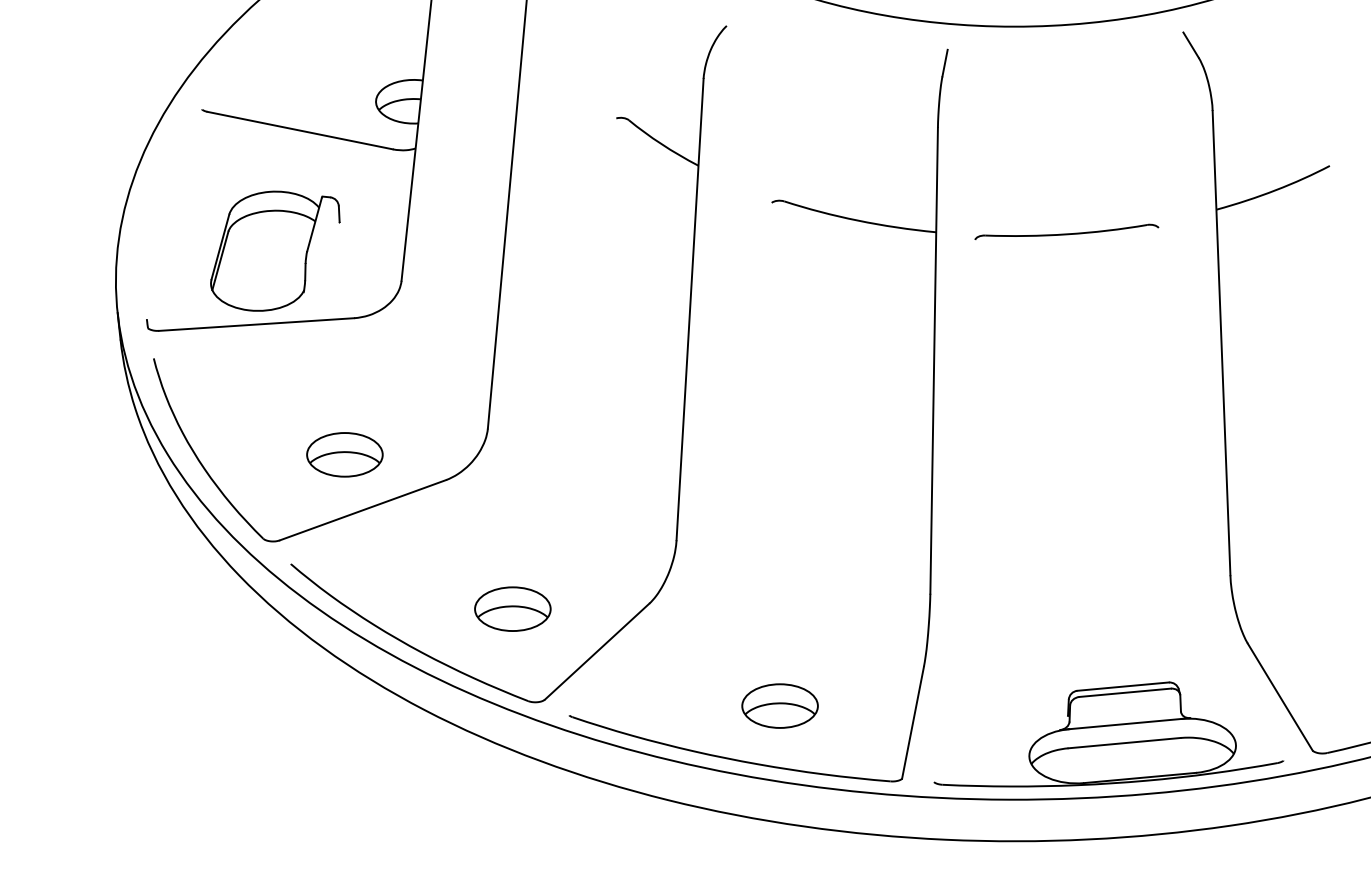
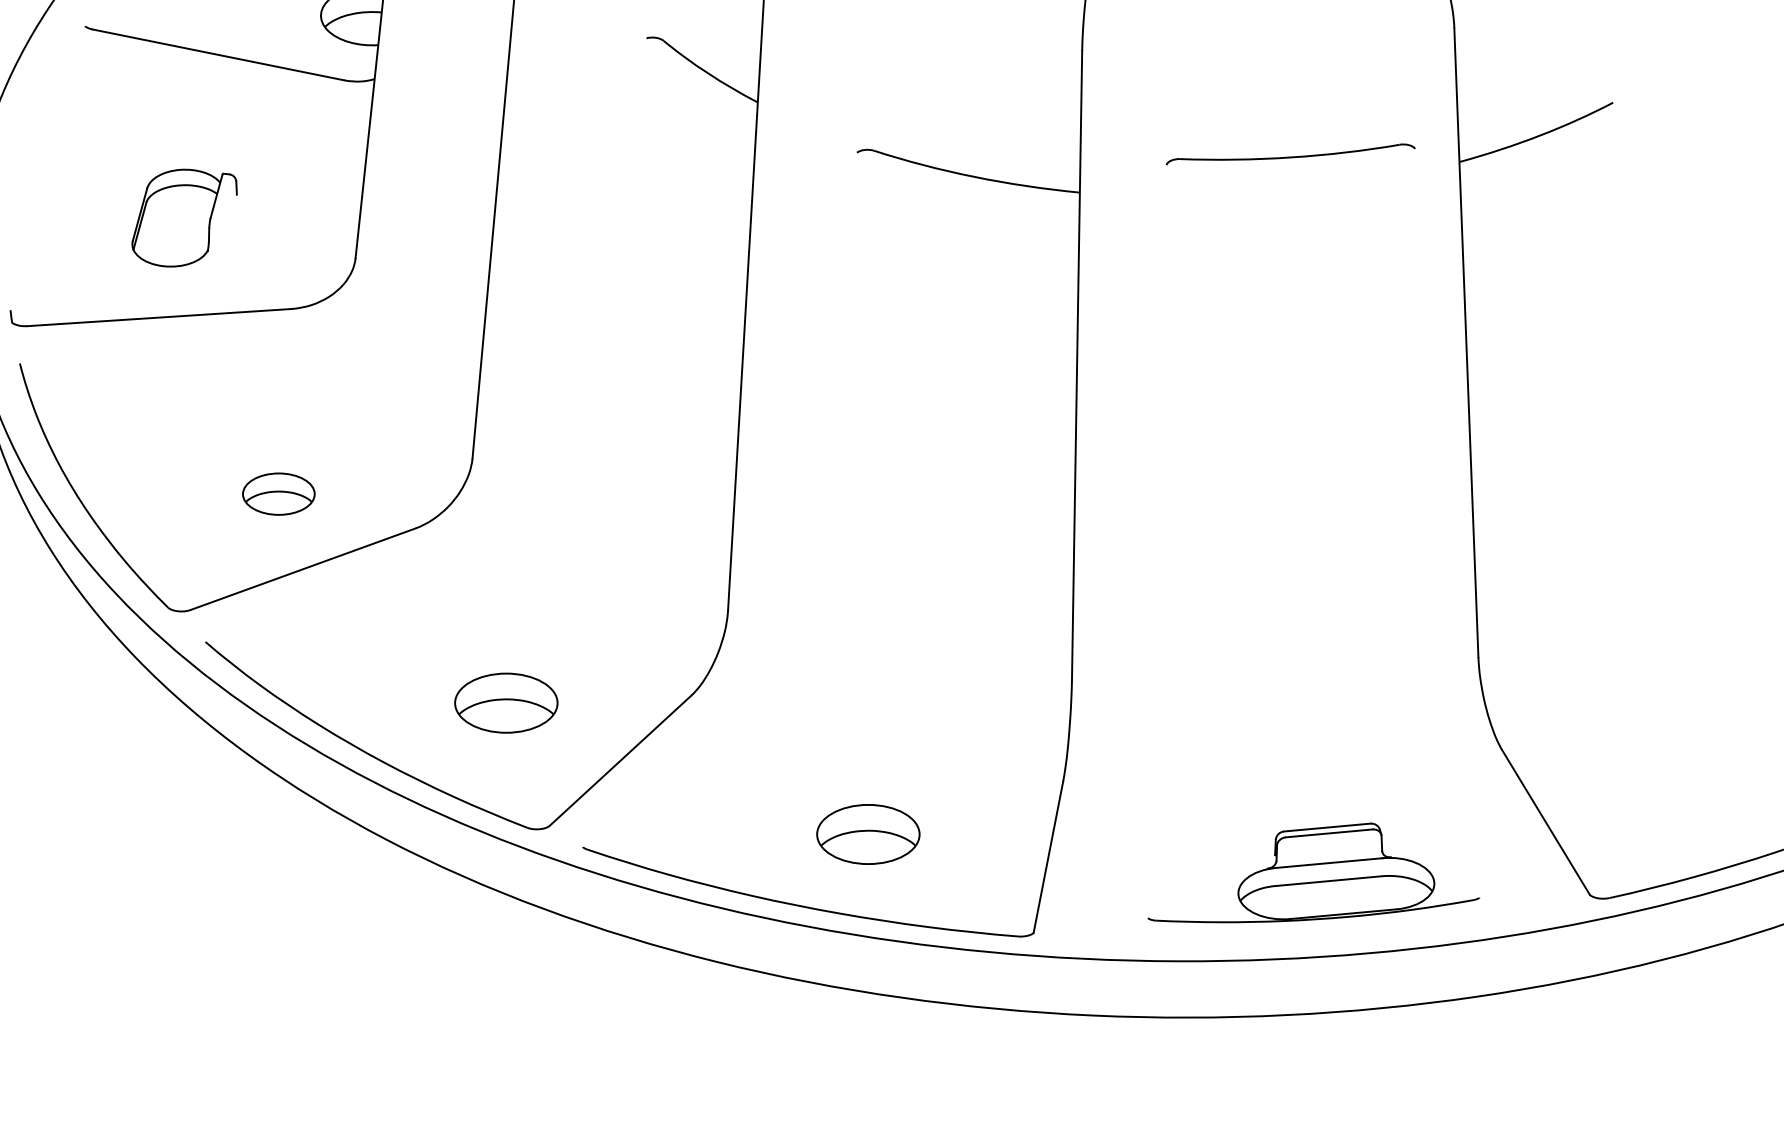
part: (1066, 231) -> (1290, 153), moved
part: (275, 250) -> (184, 217), size x0.6
part: (344, 454) -> (278, 493), size x0.7
part: (1108, 734) -> (1313, 872), size x0.7

